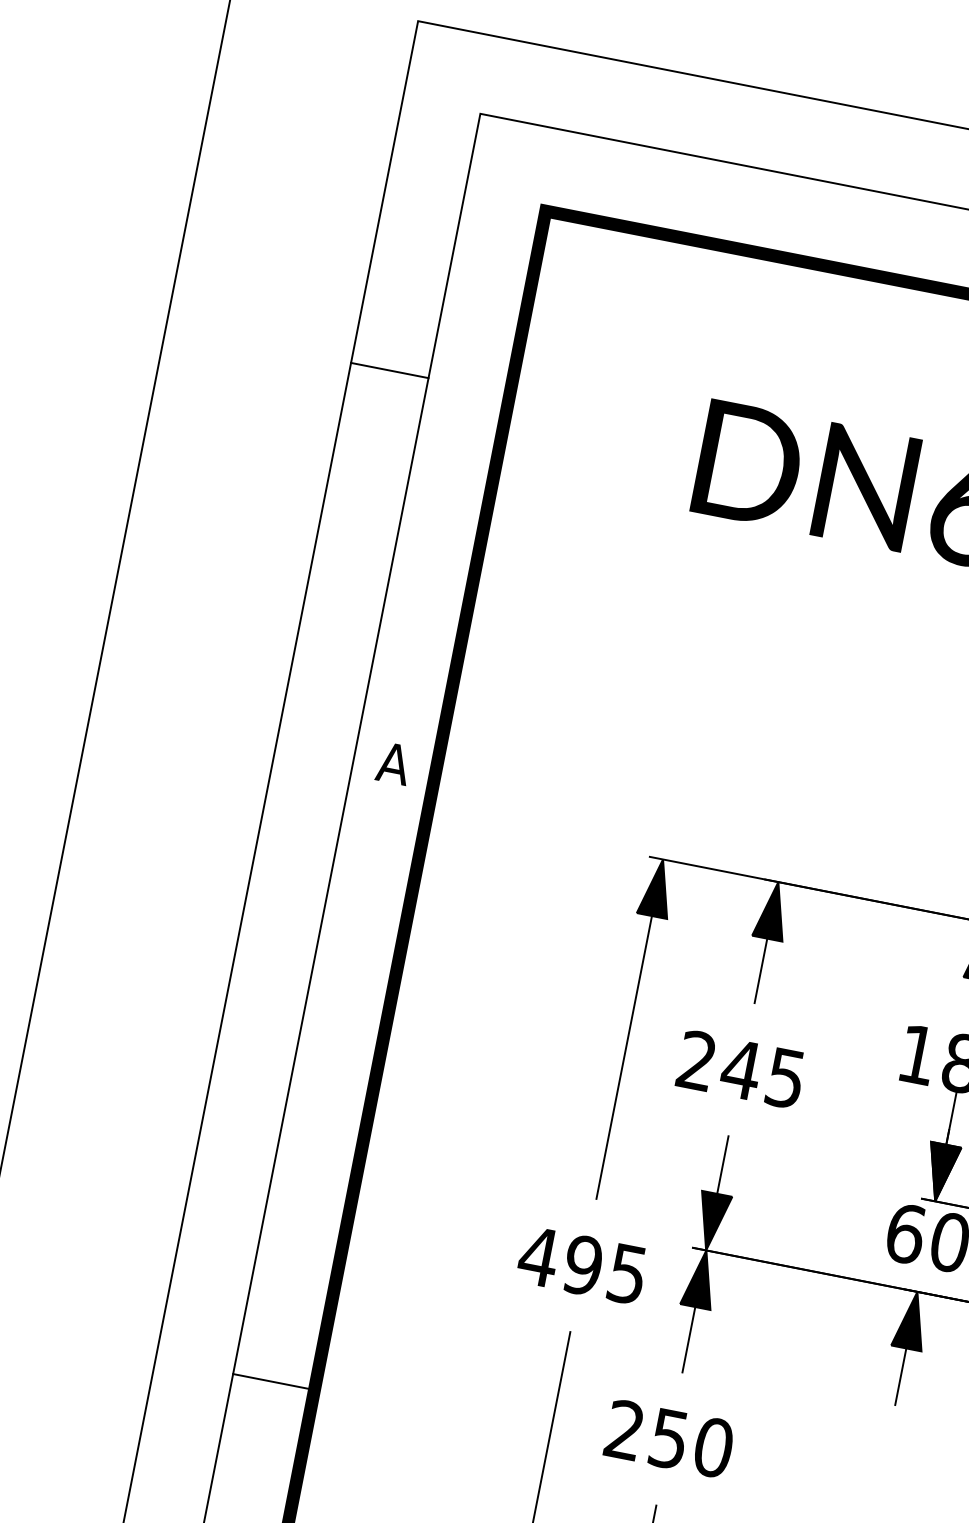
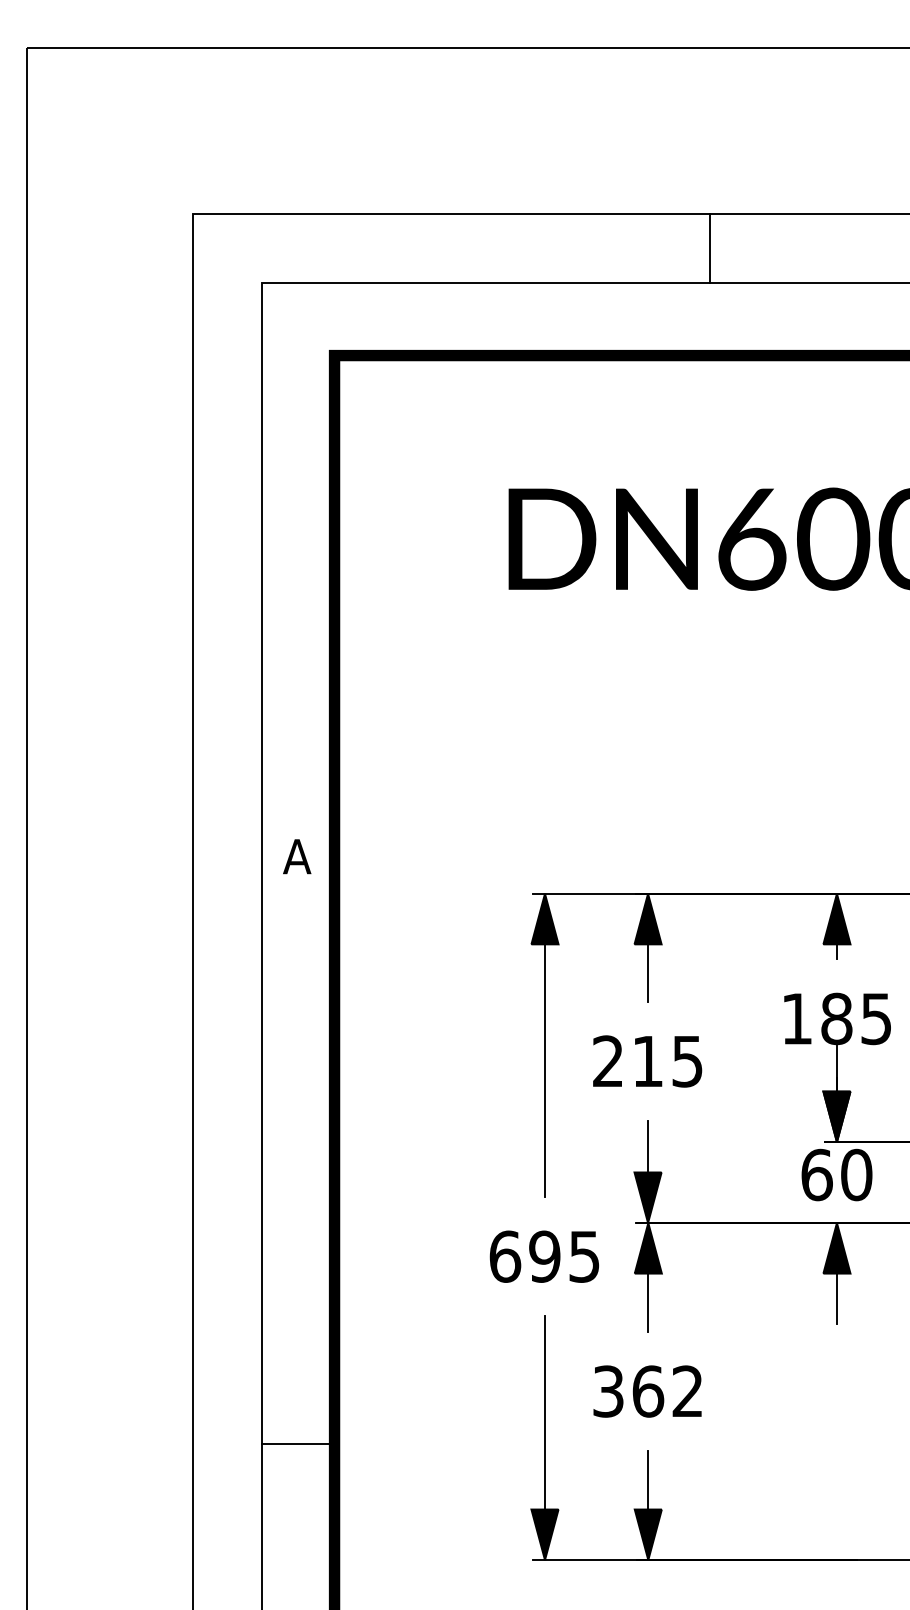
line: (388, 370) -> (226, 519), removed
text: (740, 1069) -> (647, 1061), 245 -> 215
text: (538, 1256) -> (504, 1256), 495 -> 695
line: (272, 1382) -> (297, 1444), moved
text: (669, 1438) -> (648, 1391), 250 -> 362

